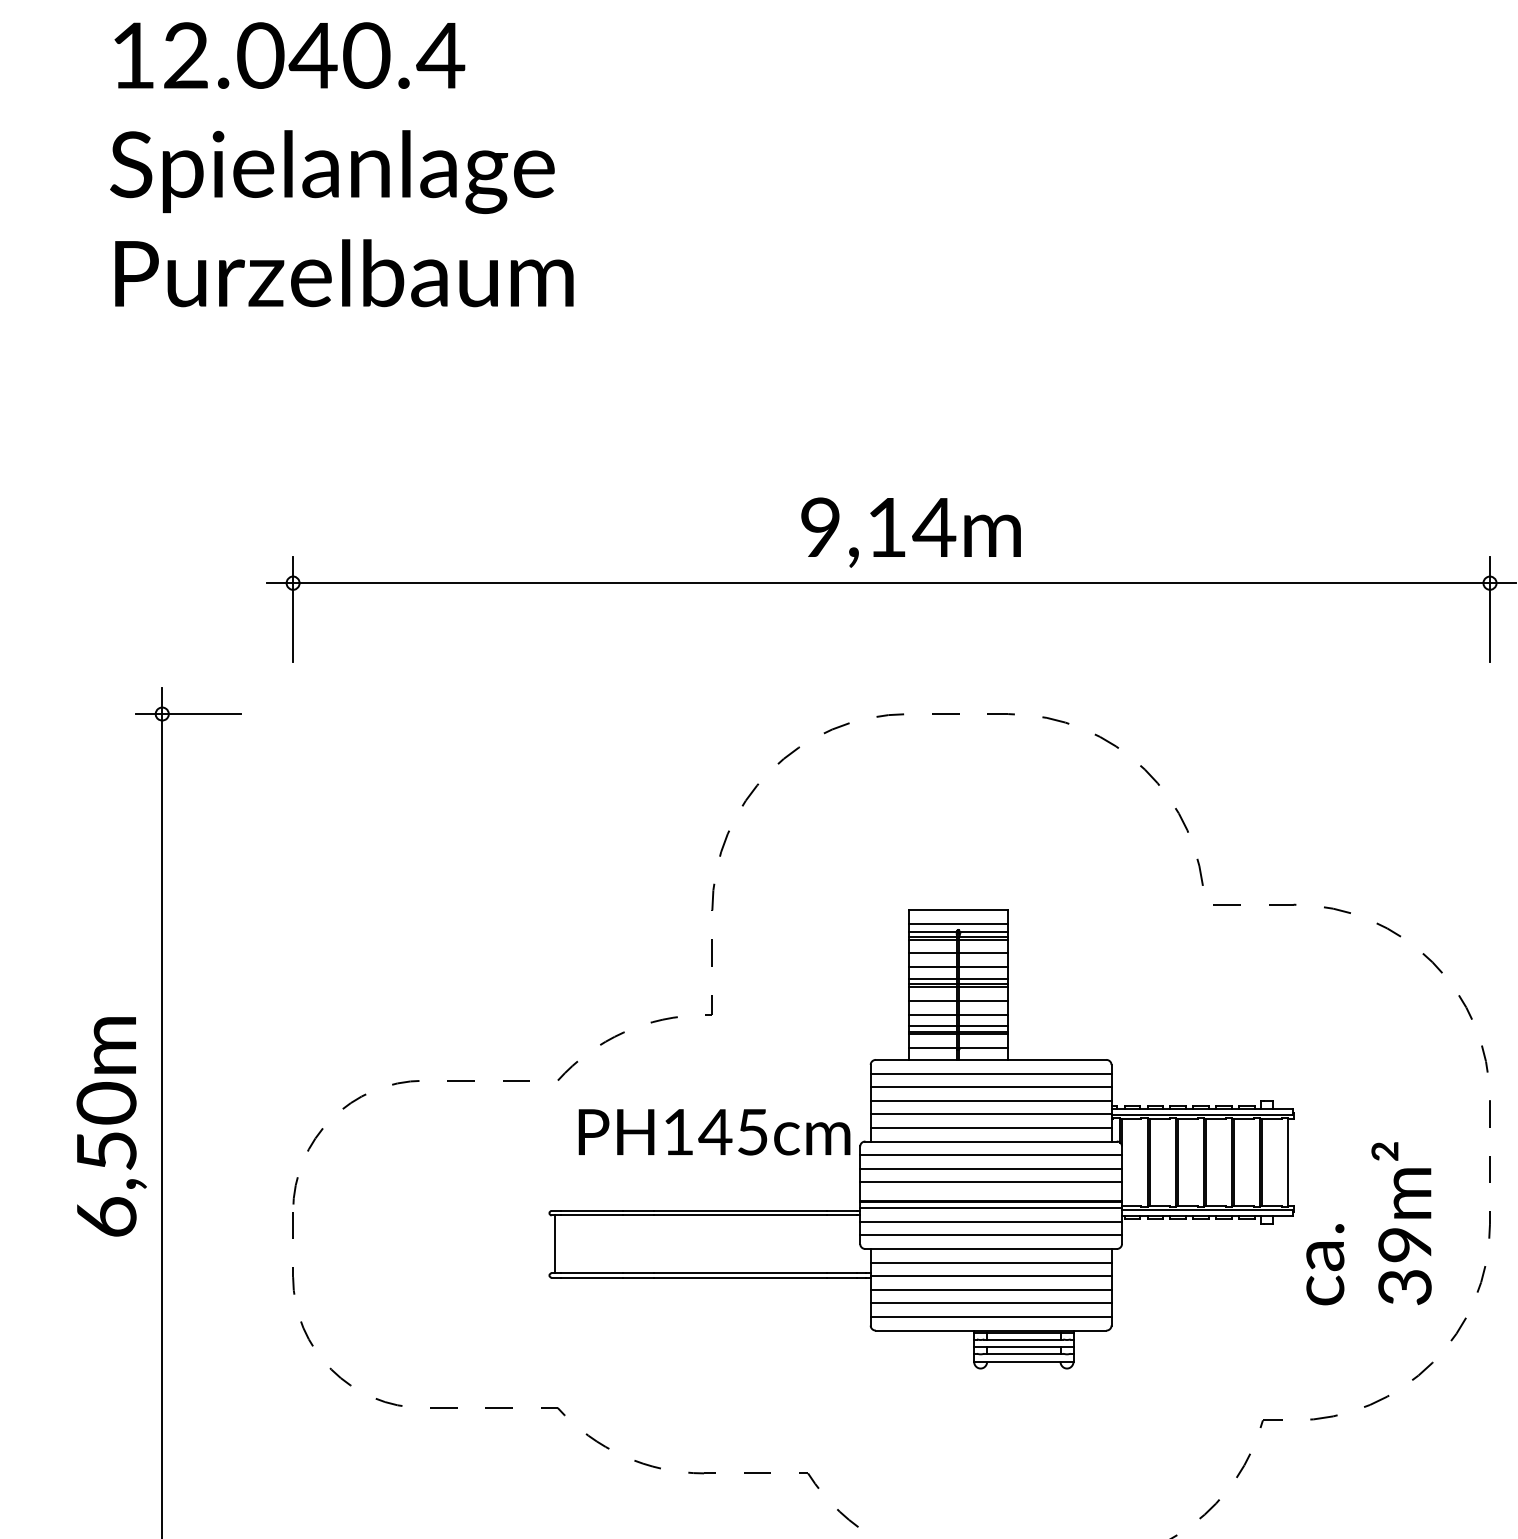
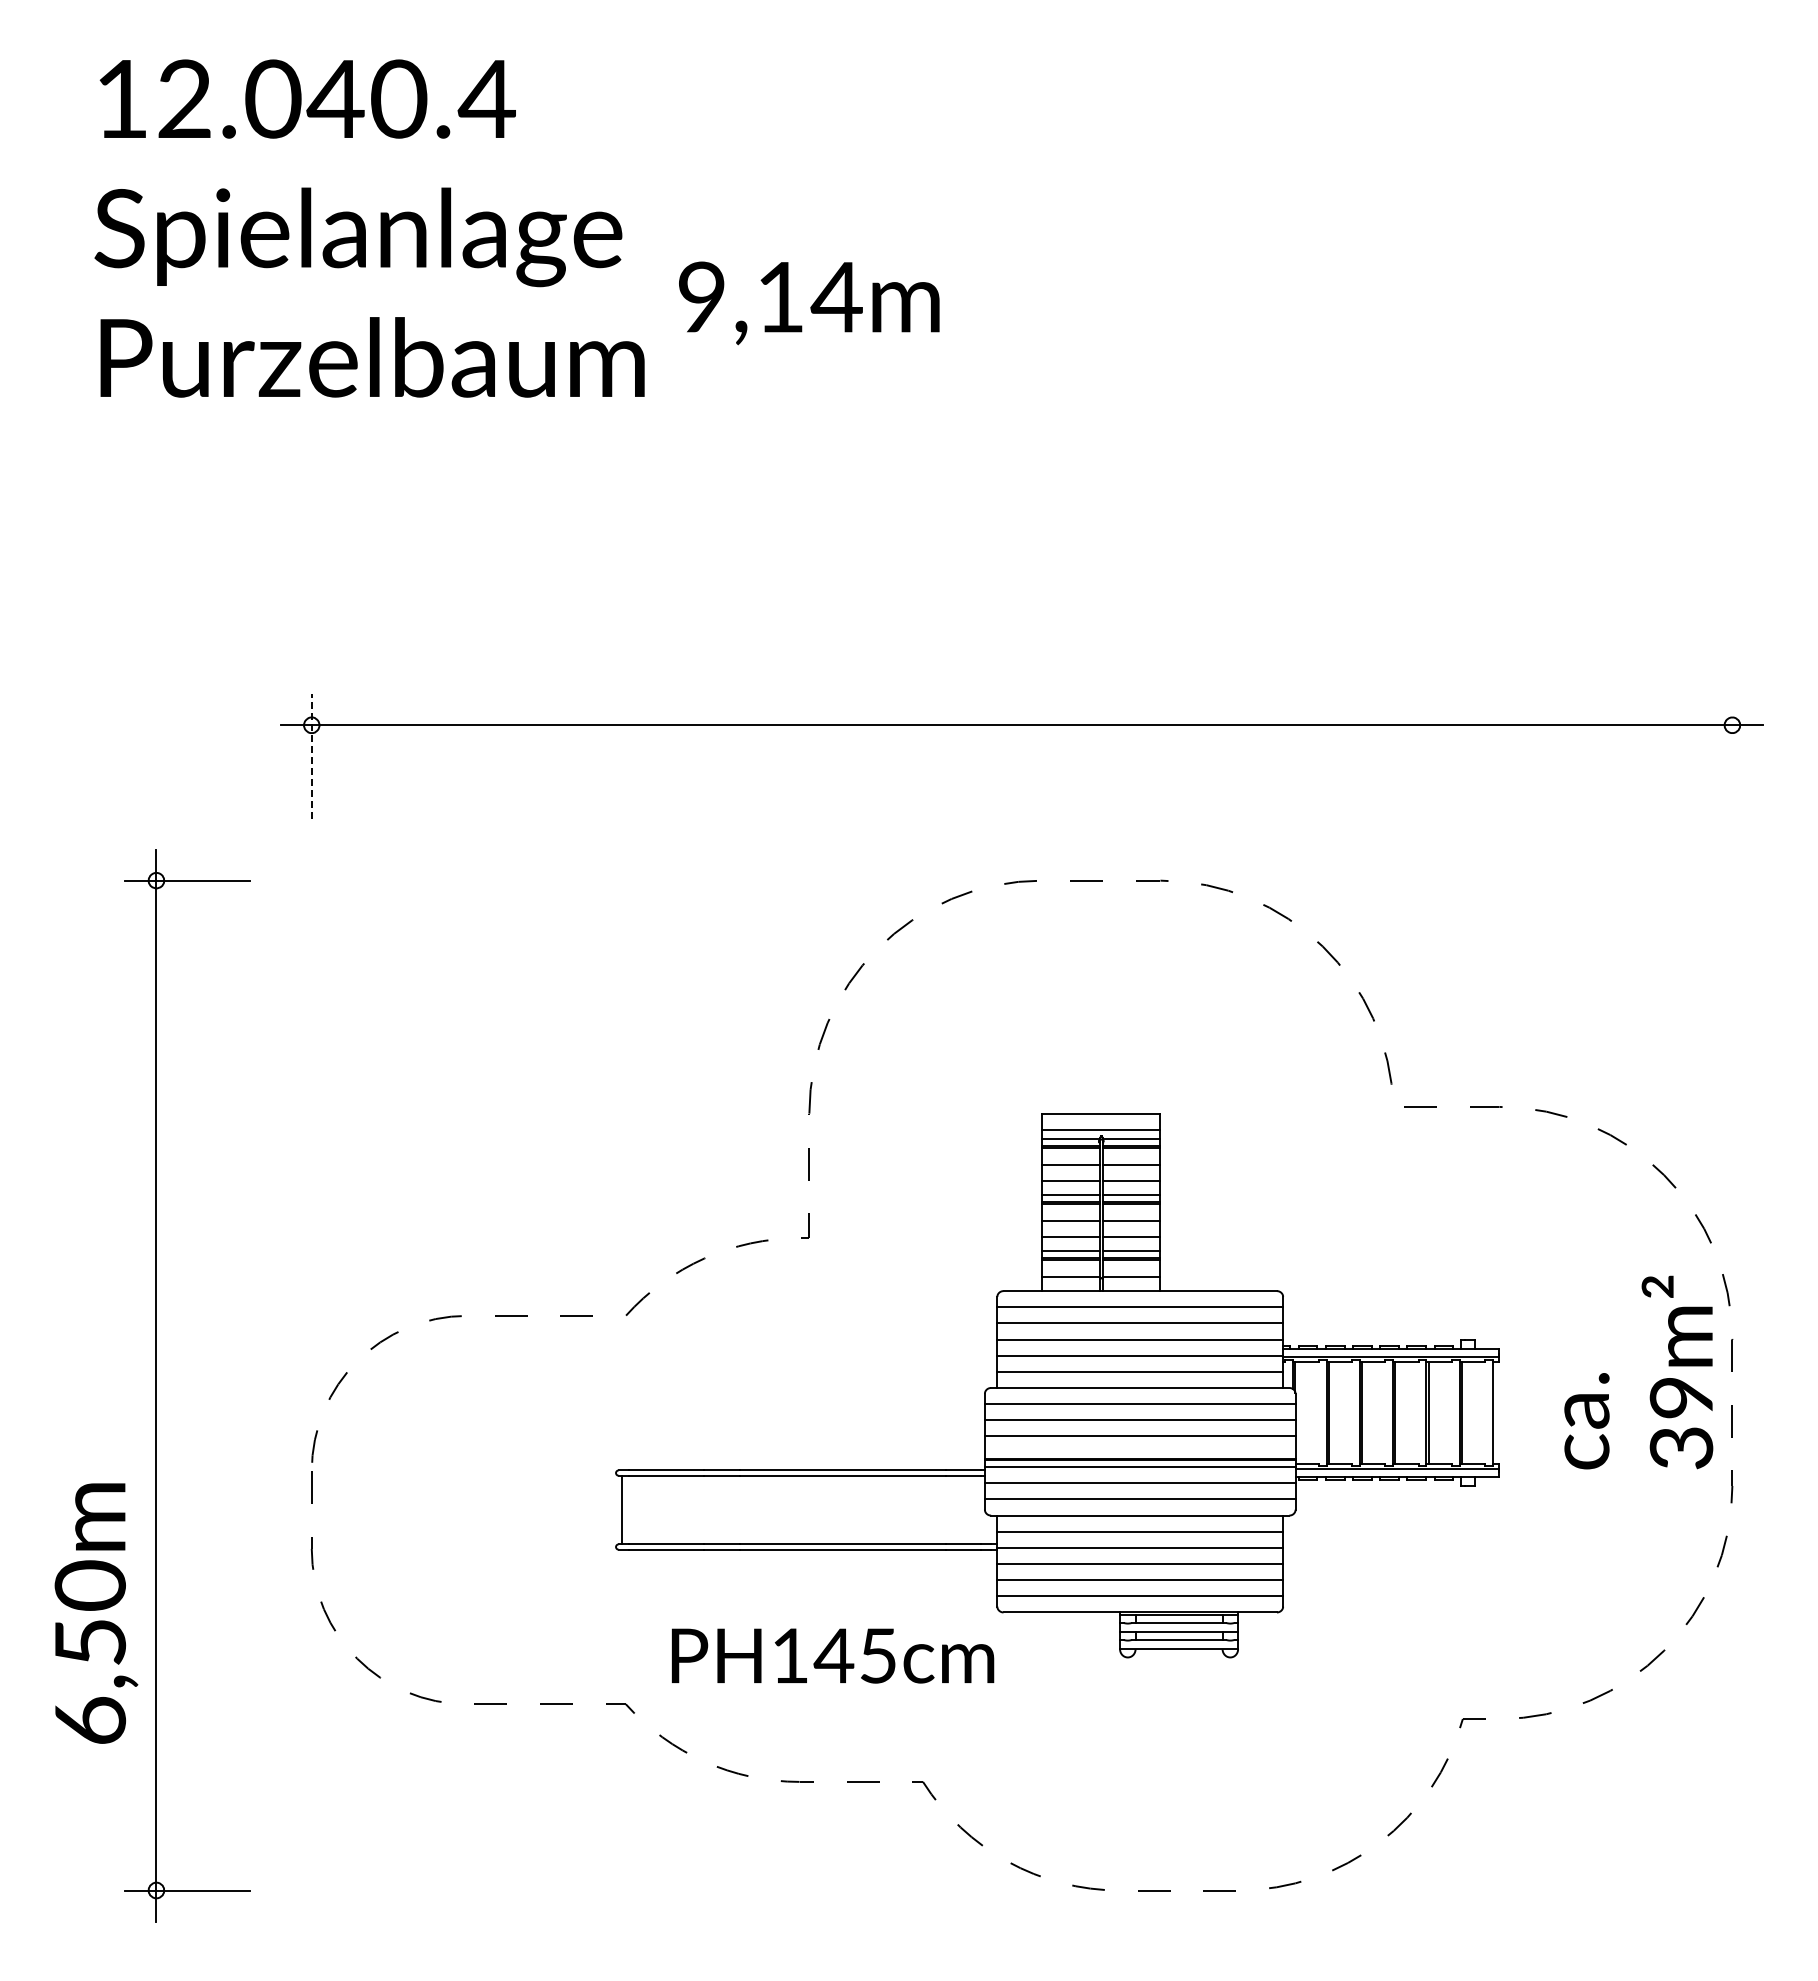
text: (911, 532) -> (809, 303), moved
line: (292, 608) -> (311, 755), solid -> dashed
line: (1490, 609) -> (1732, 756), removed
text: (111, 1126) -> (96, 1613), moved
text: (714, 1131) -> (832, 1655), moved
text: (1368, 1223) -> (1638, 1372), moved

